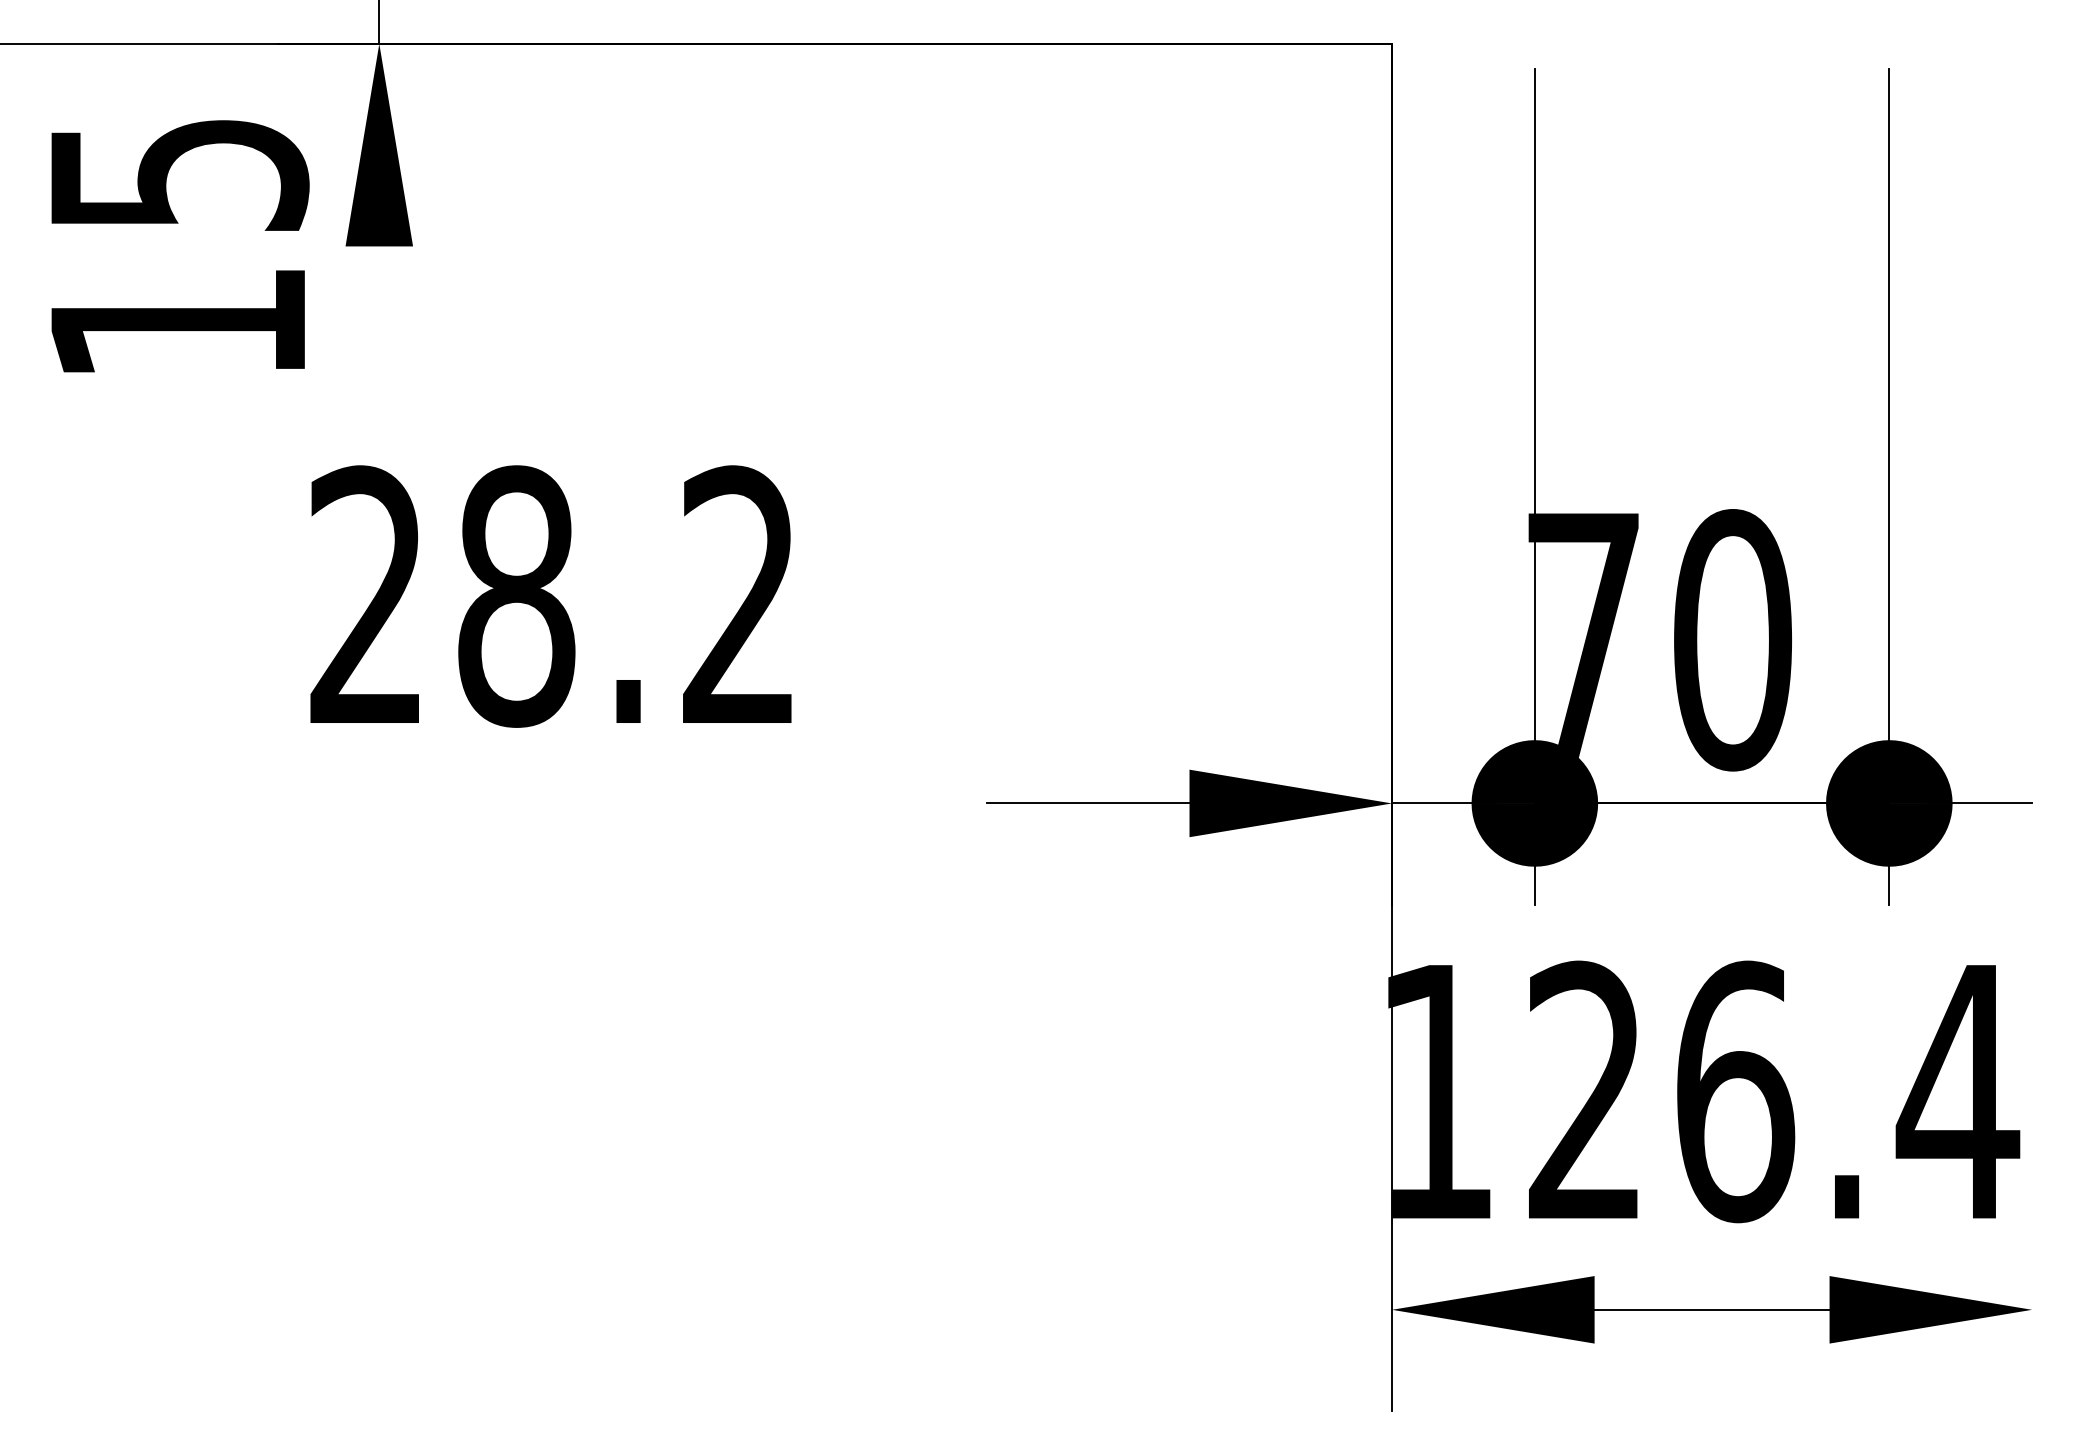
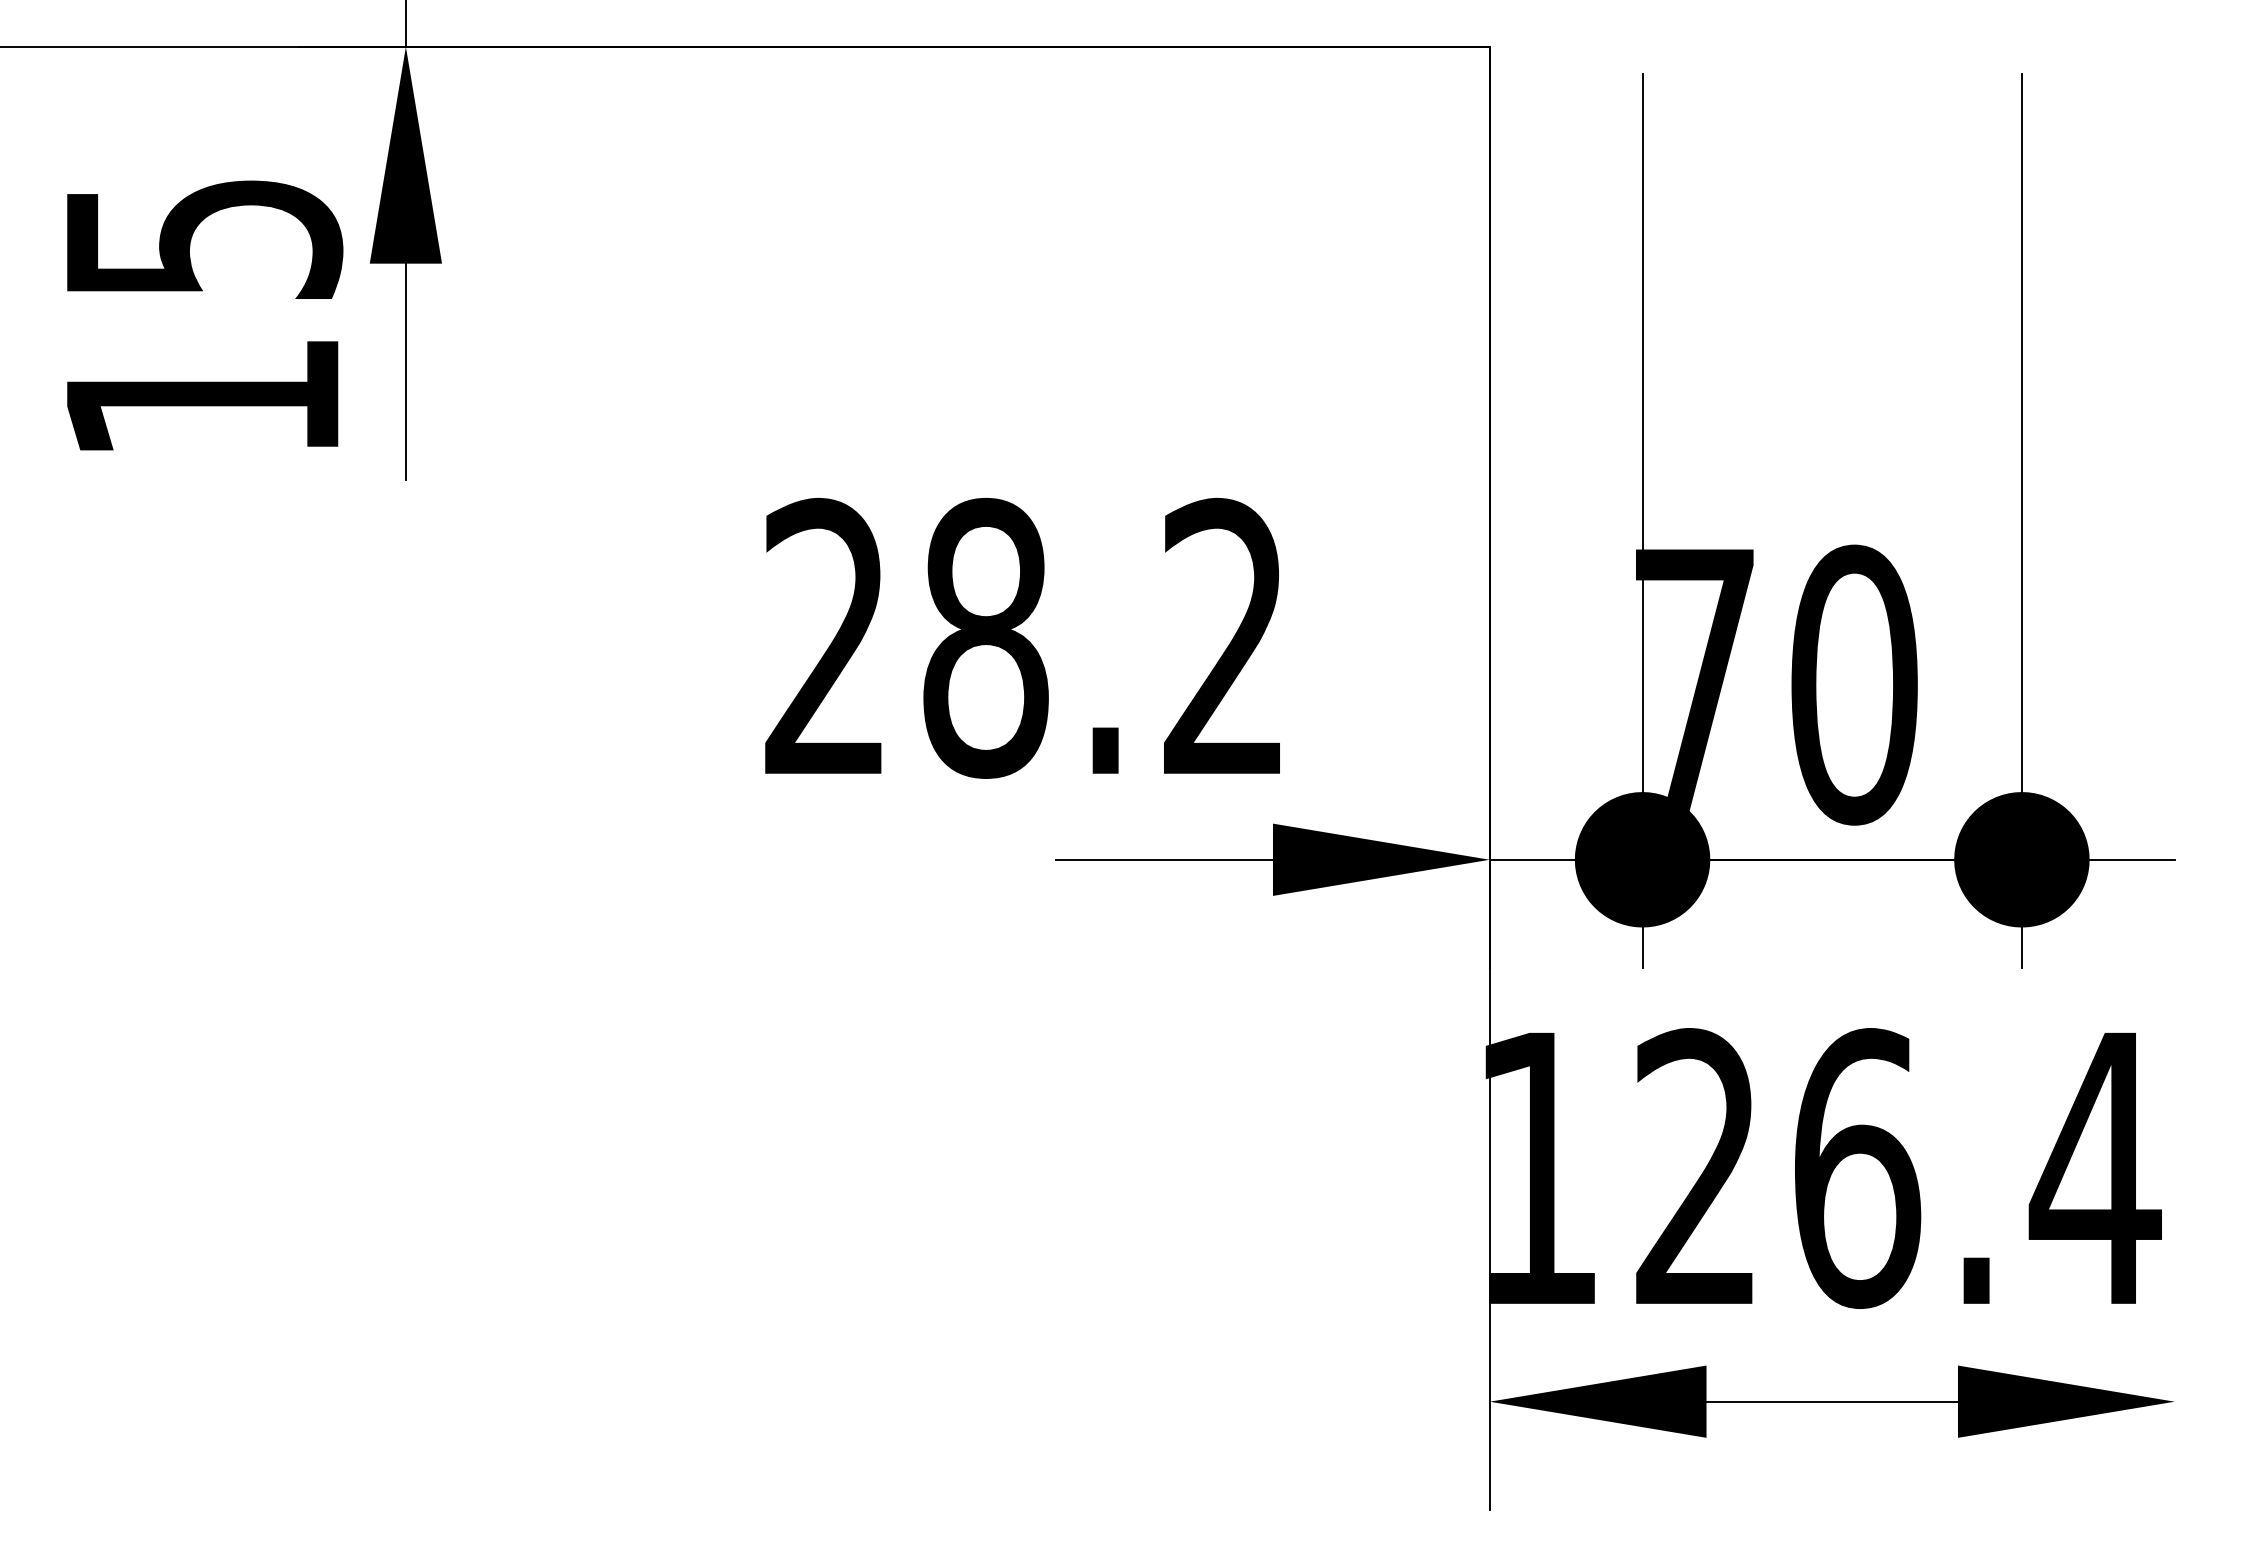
text: (180, 246) -> (205, 315), moved
line: (378, 347) -> (405, 371), added
text: (550, 595) -> (1022, 637), moved

